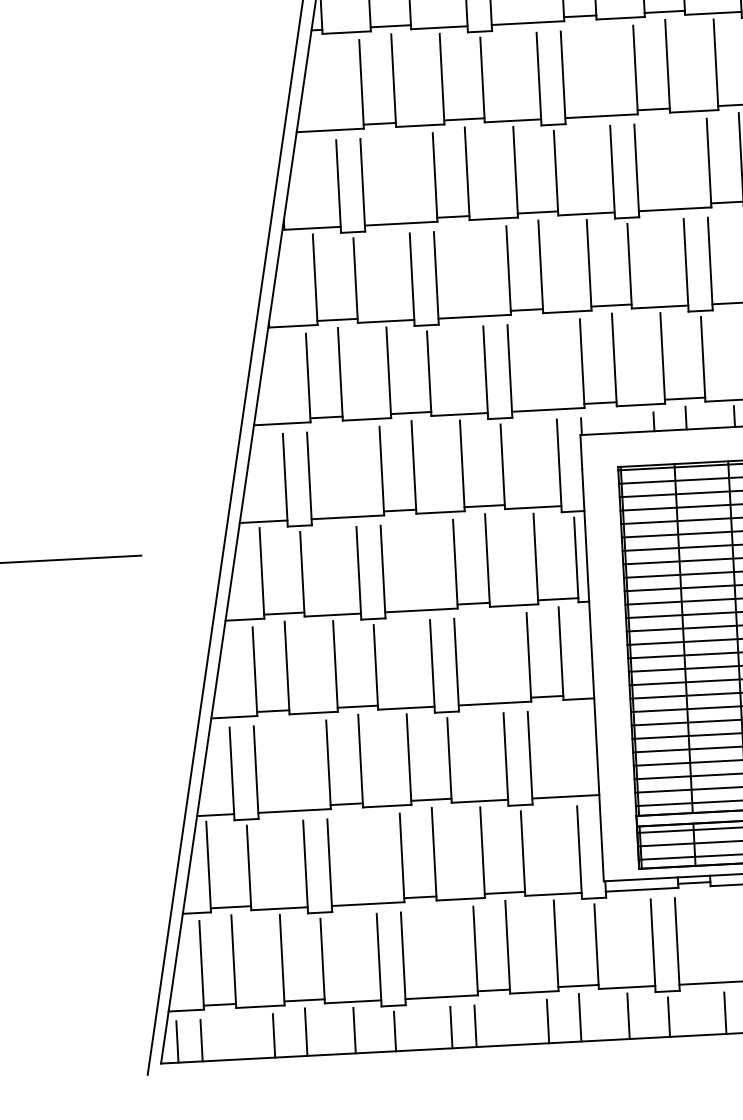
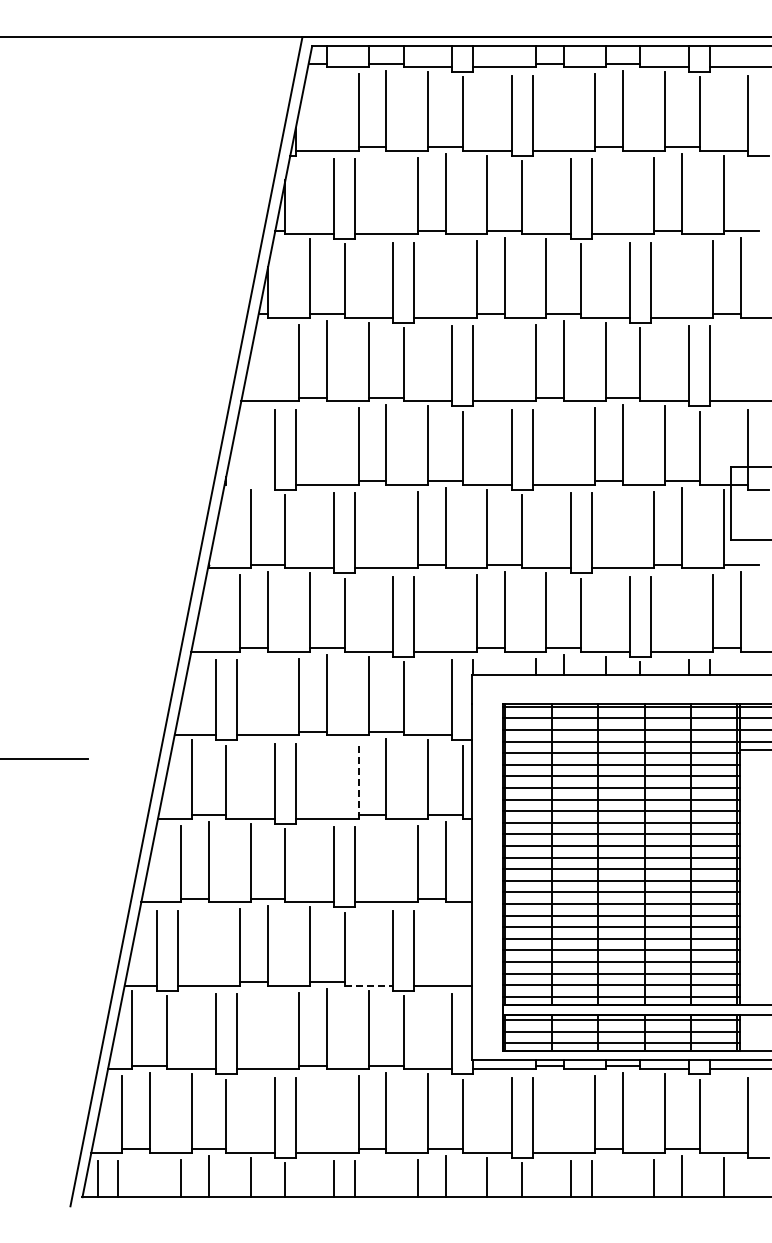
line: (312, 228) -> (250, 484), removed
line: (455, 563) -> (358, 779), solid -> dashed
line: (480, 801) -> (369, 985), solid -> dashed

